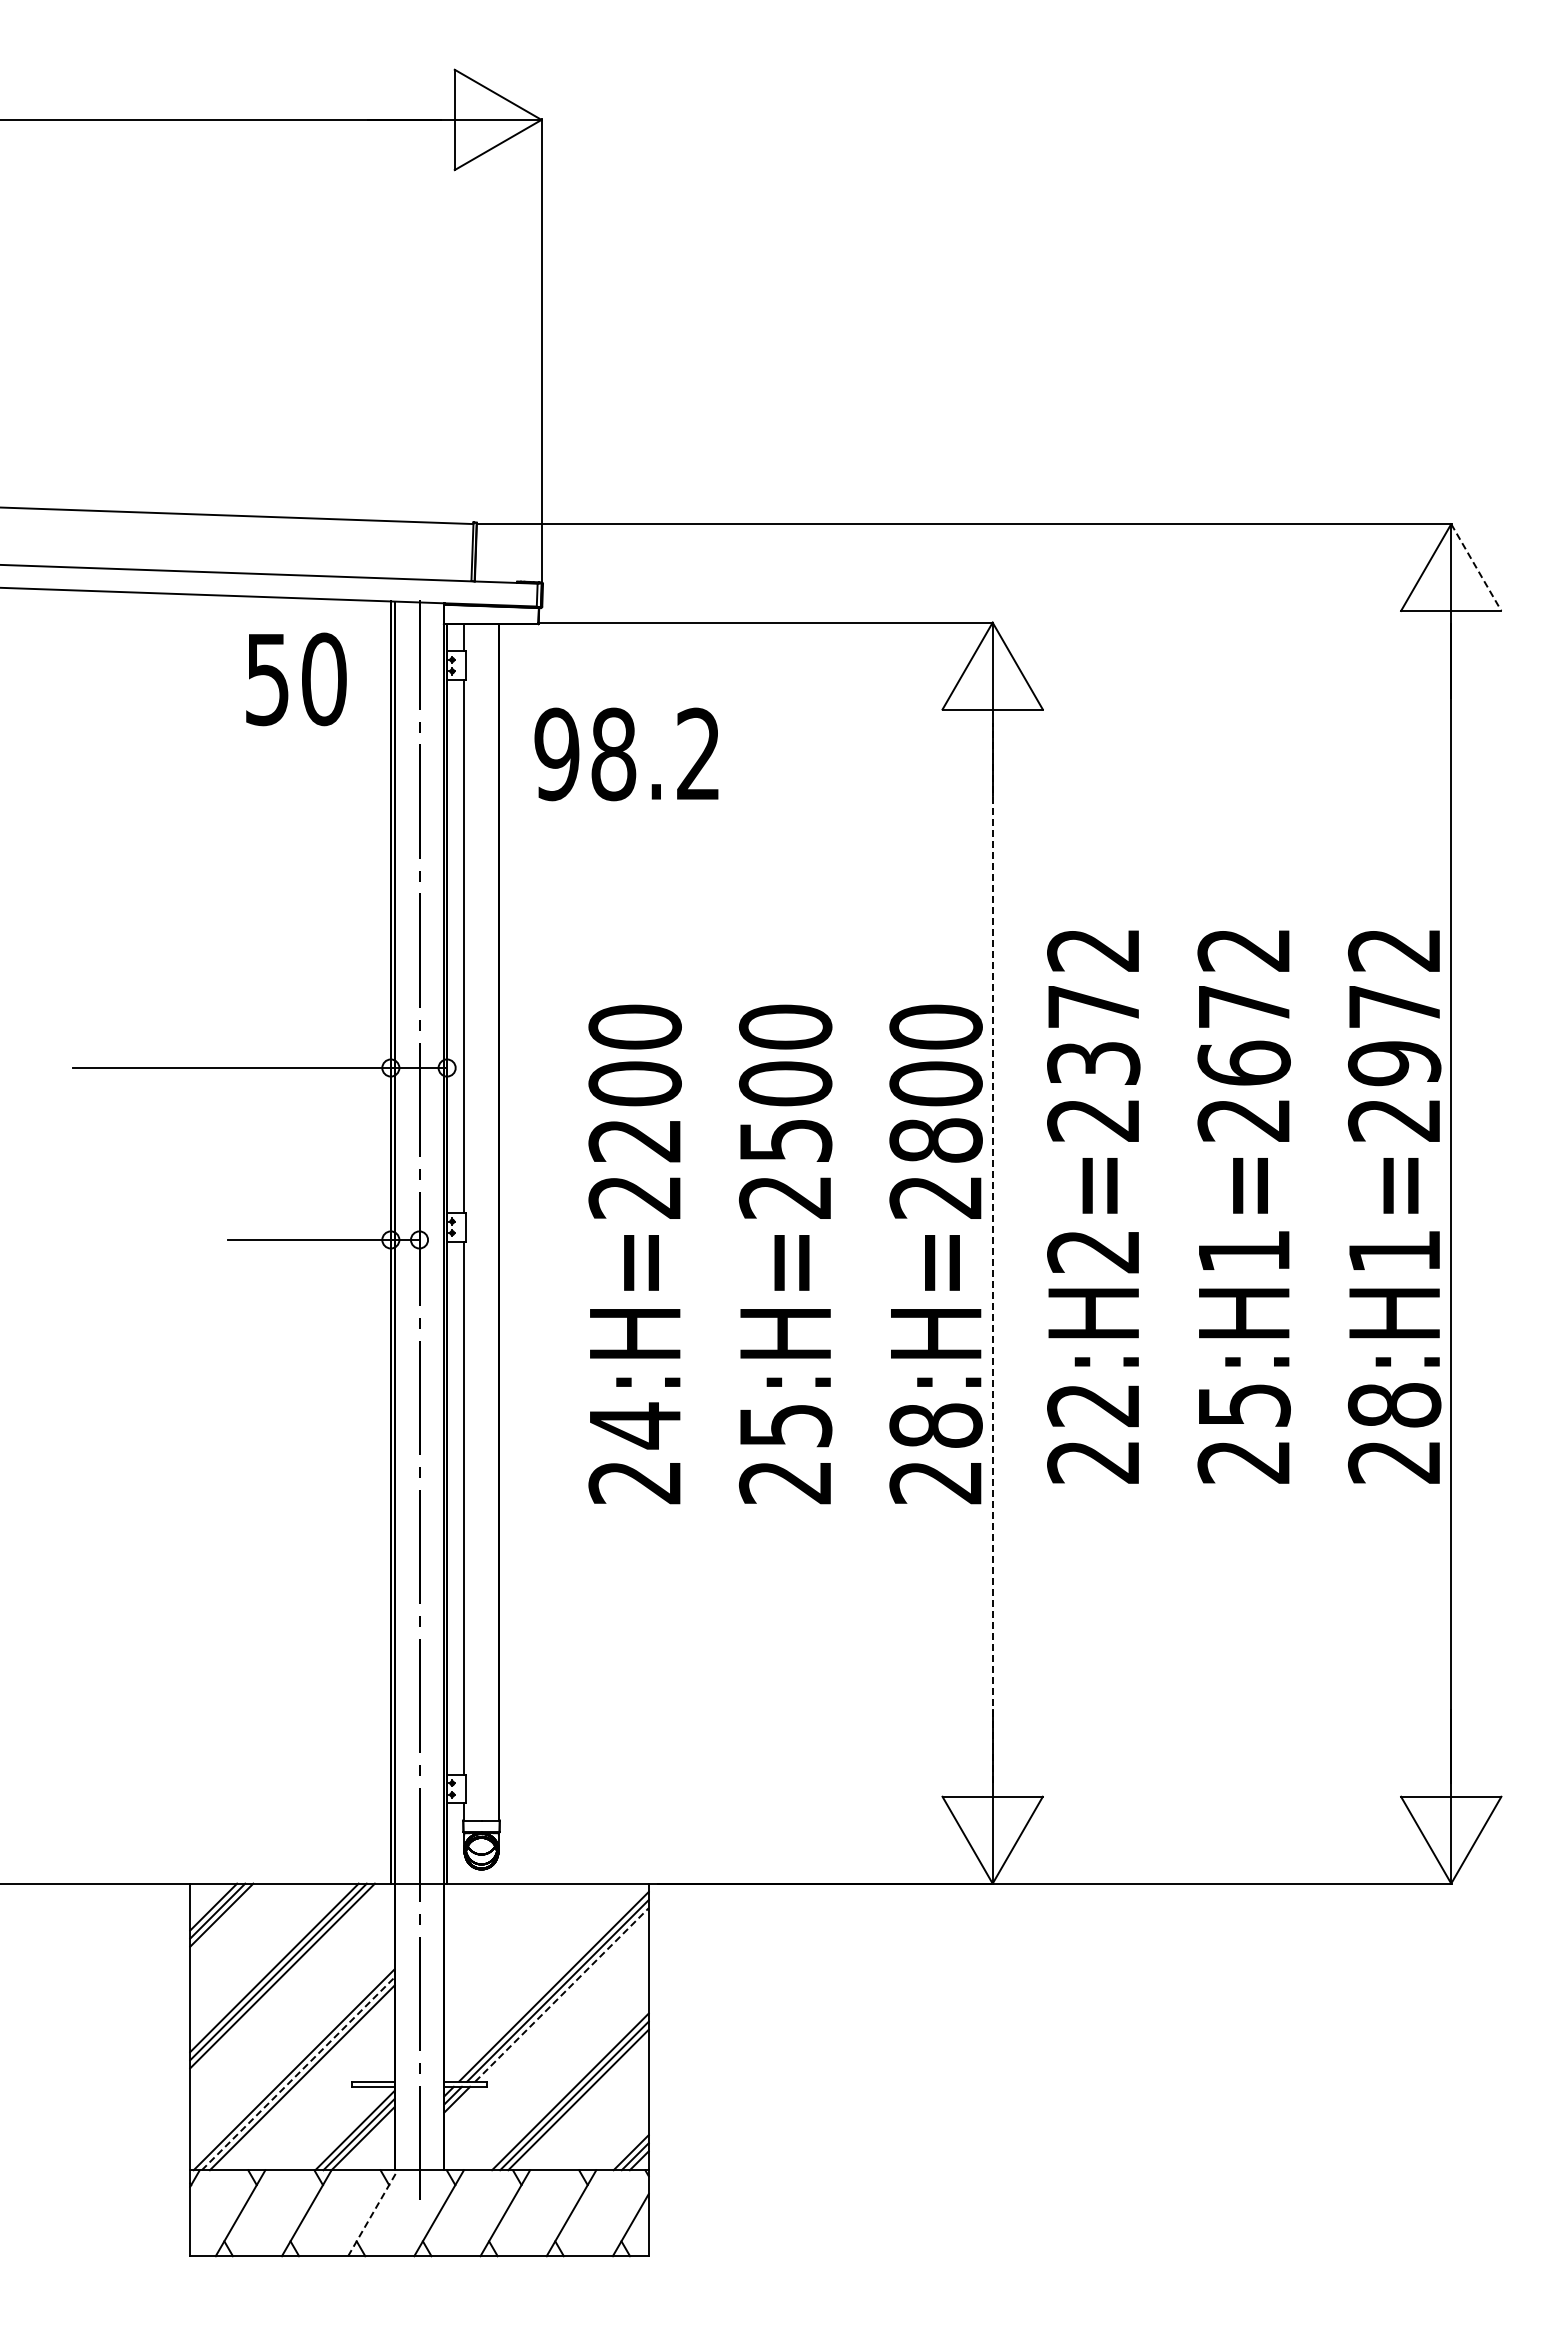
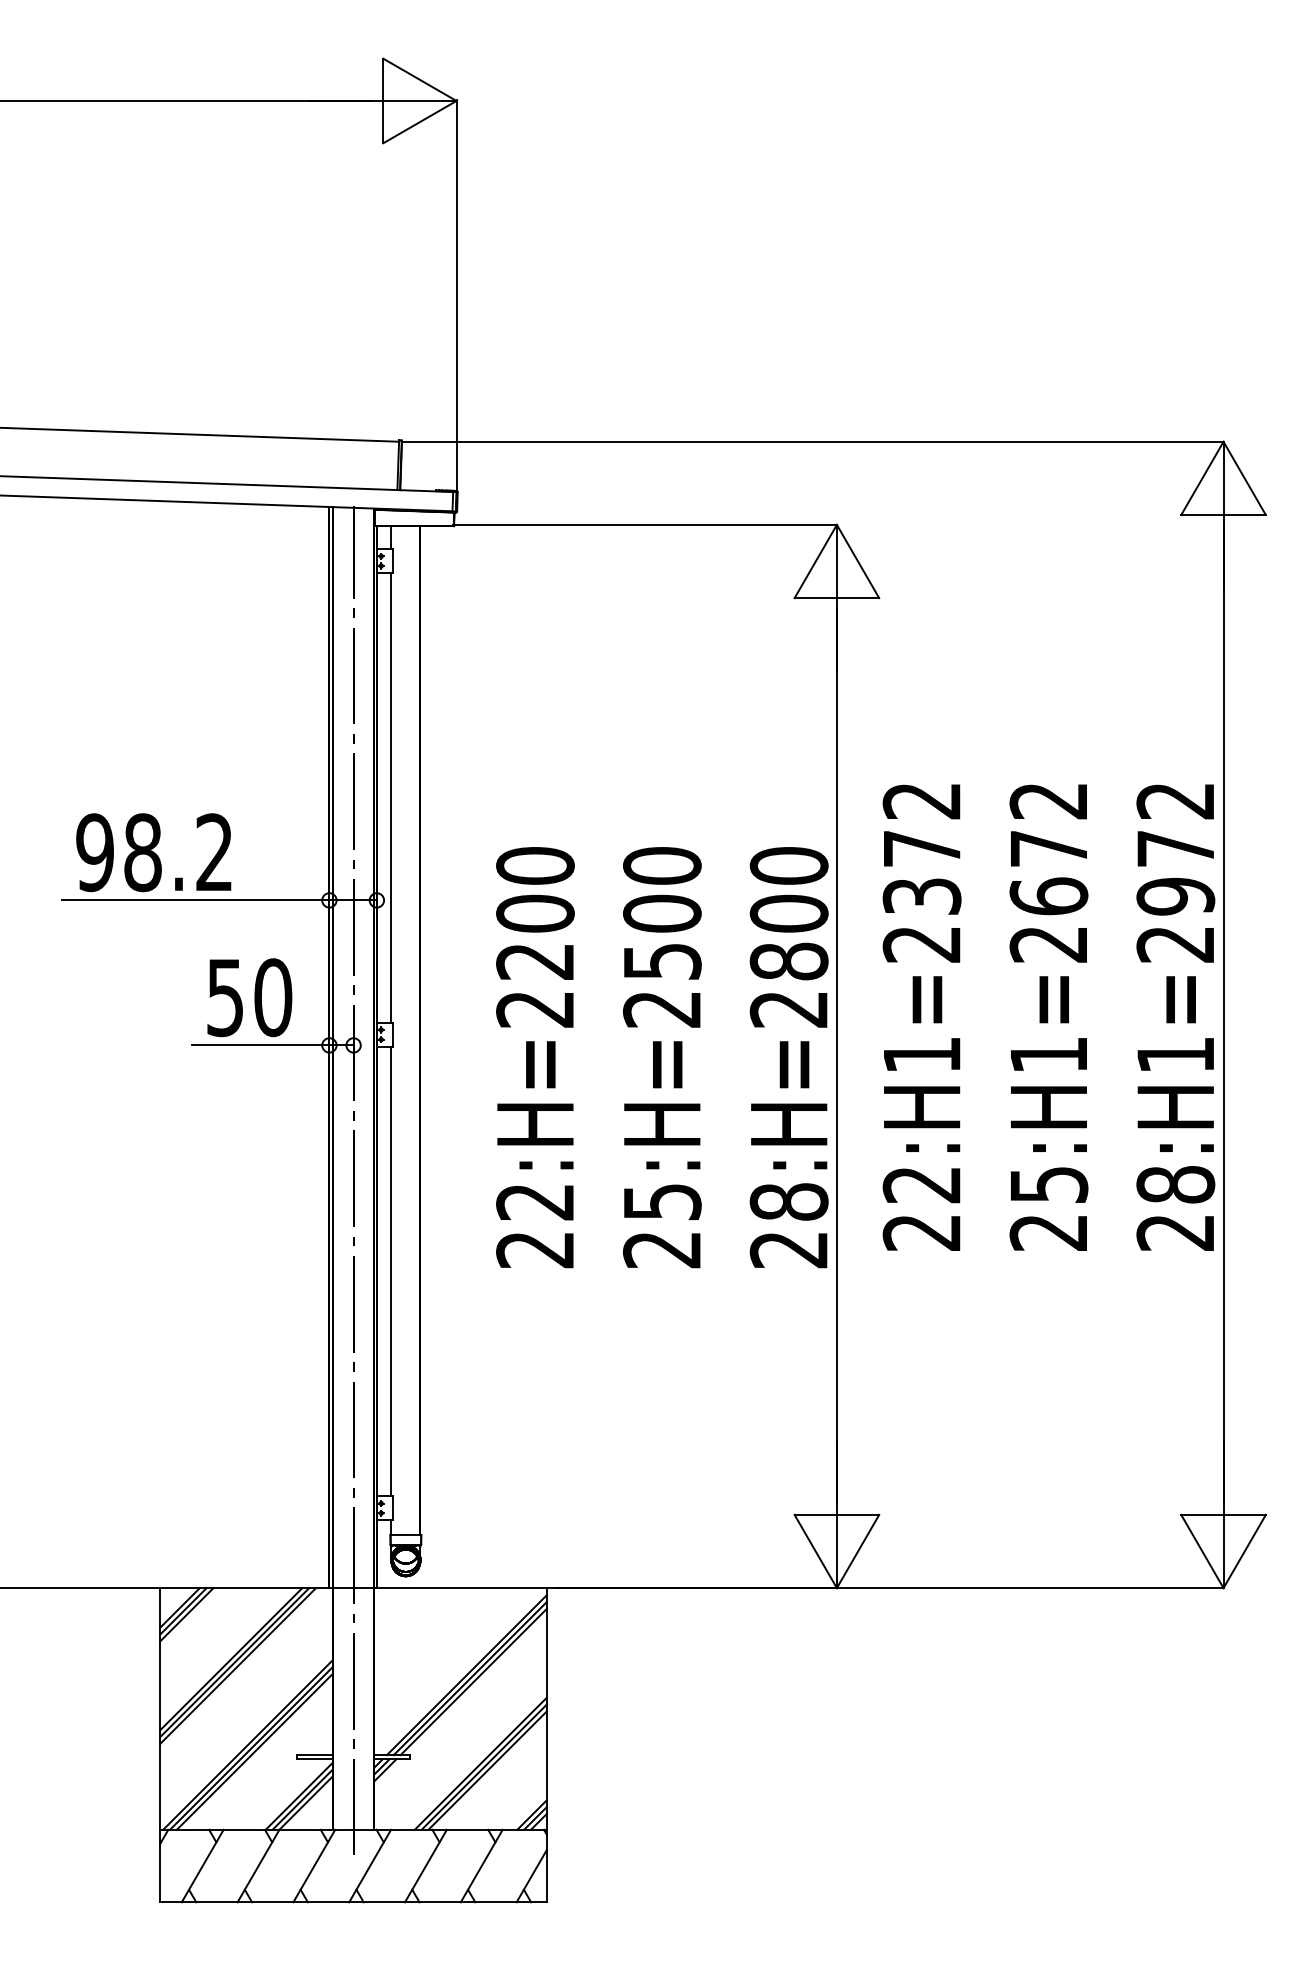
line: (1476, 567) -> (1244, 478), dashed -> solid
text: (296, 679) -> (249, 997), moved
text: (626, 754) -> (153, 852), moved
line: (992, 1252) -> (836, 1055), dashed -> solid
text: (1092, 1252) -> (921, 1055), 22:H2=2372 -> 22:H1=2372
text: (634, 1425) -> (534, 1201), 24:H=2200 -> 22:H=2200
line: (562, 1994) -> (474, 1681), dashed -> solid
line: (298, 2073) -> (251, 1748), dashed -> solid
line: (372, 2213) -> (313, 1866), dashed -> solid

